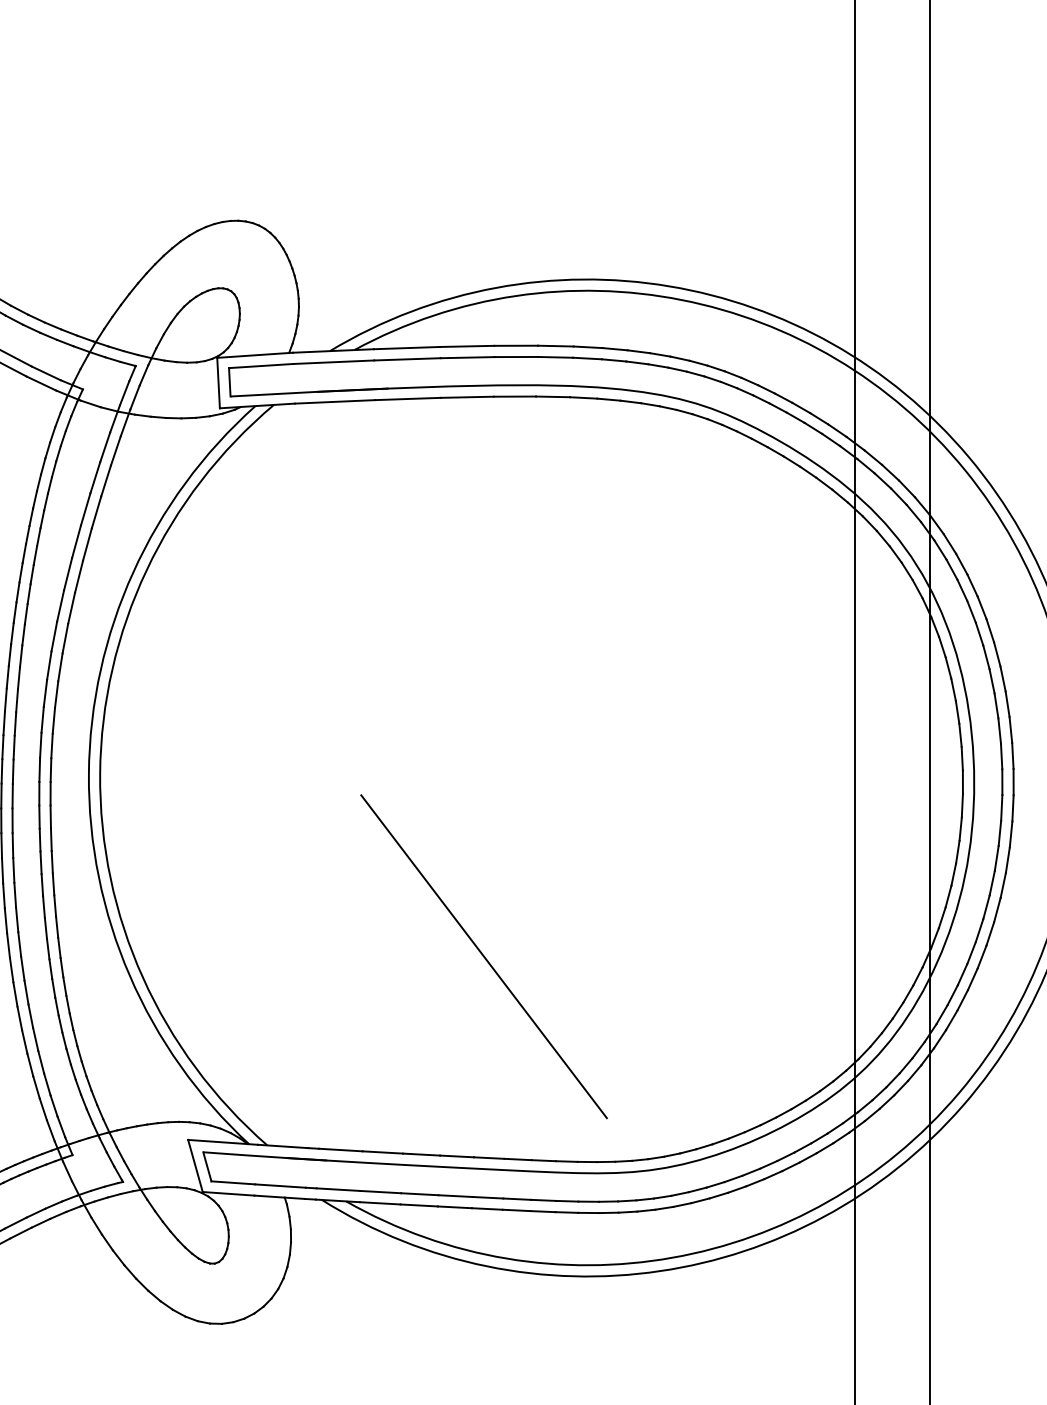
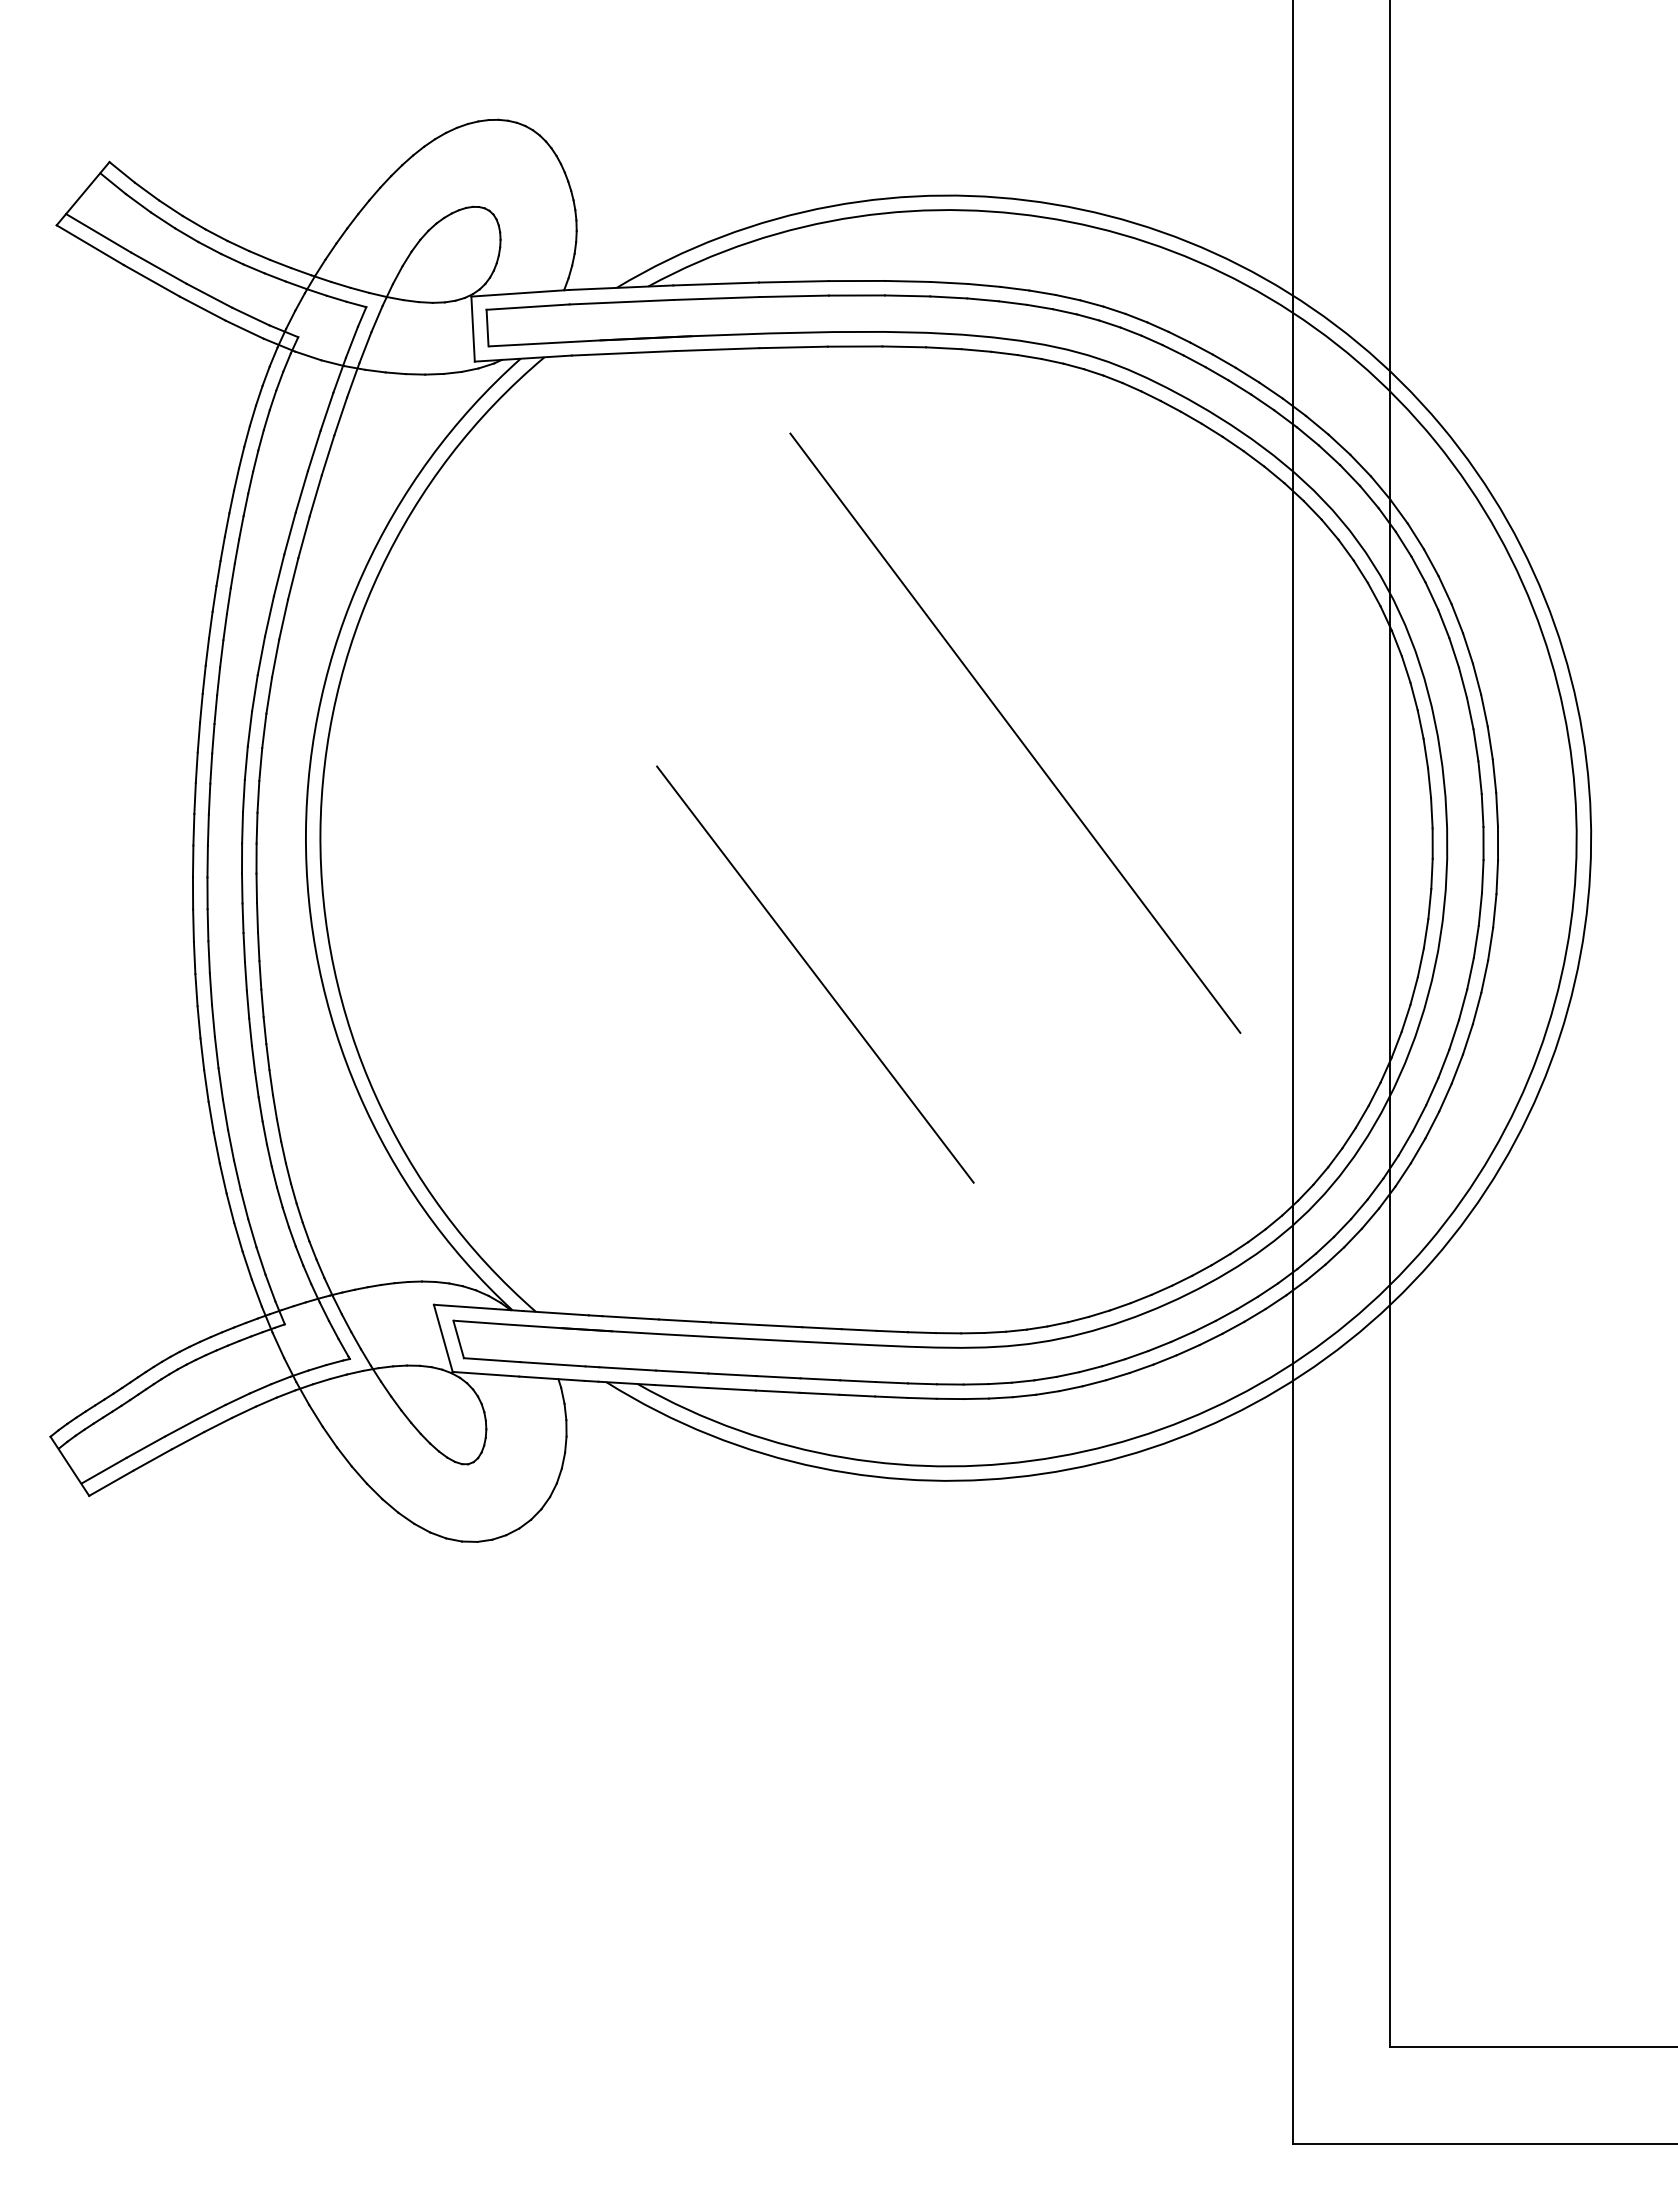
line: (639, 695) -> (1015, 732), added
line: (484, 956) -> (815, 974), moved

